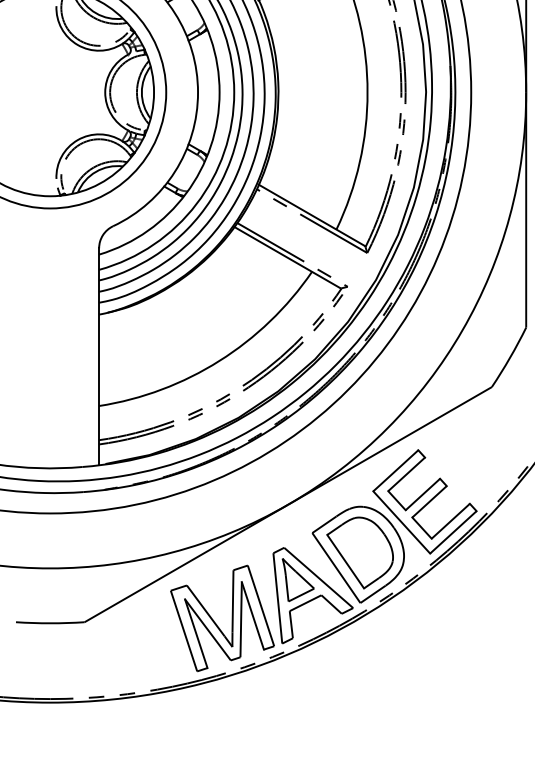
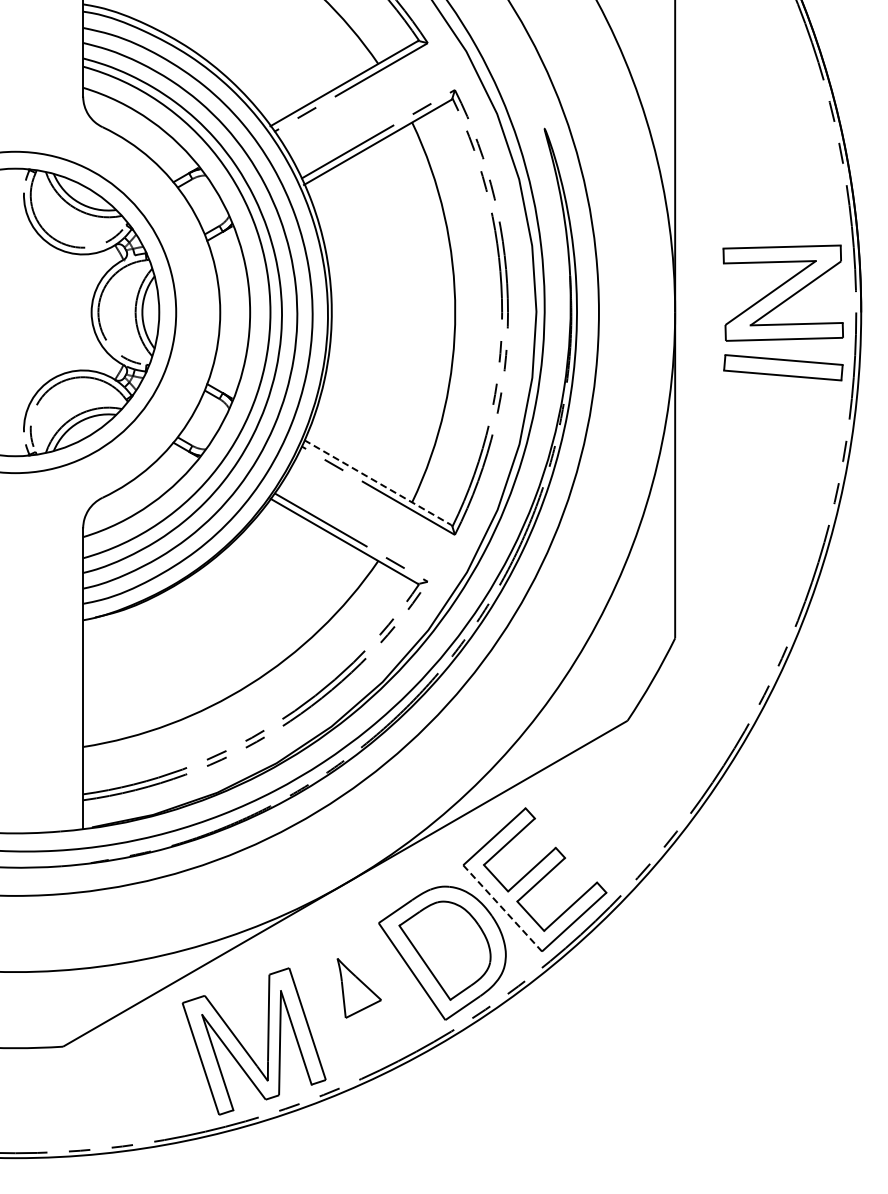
line: (311, 215) -> (377, 482), solid -> dashed
line: (402, 522) -> (503, 908), solid -> dashed
part: (312, 595) -> (379, 1009), removed

